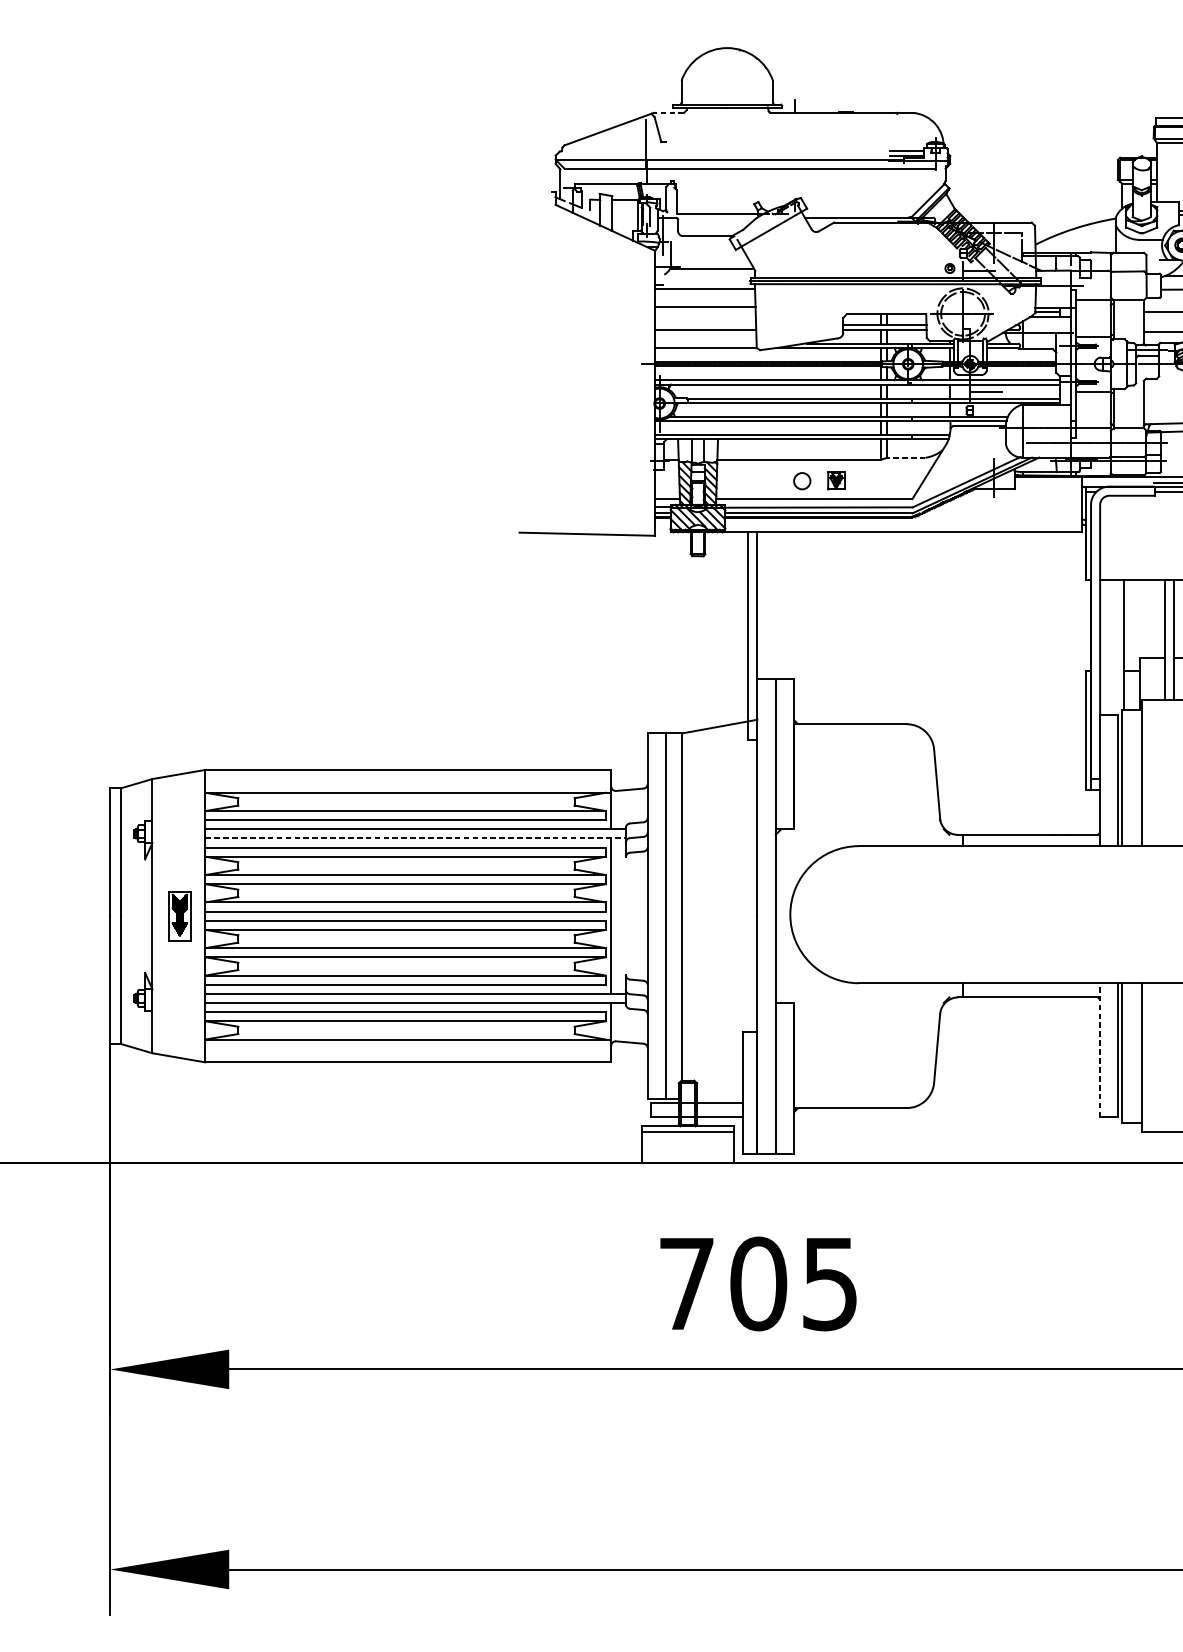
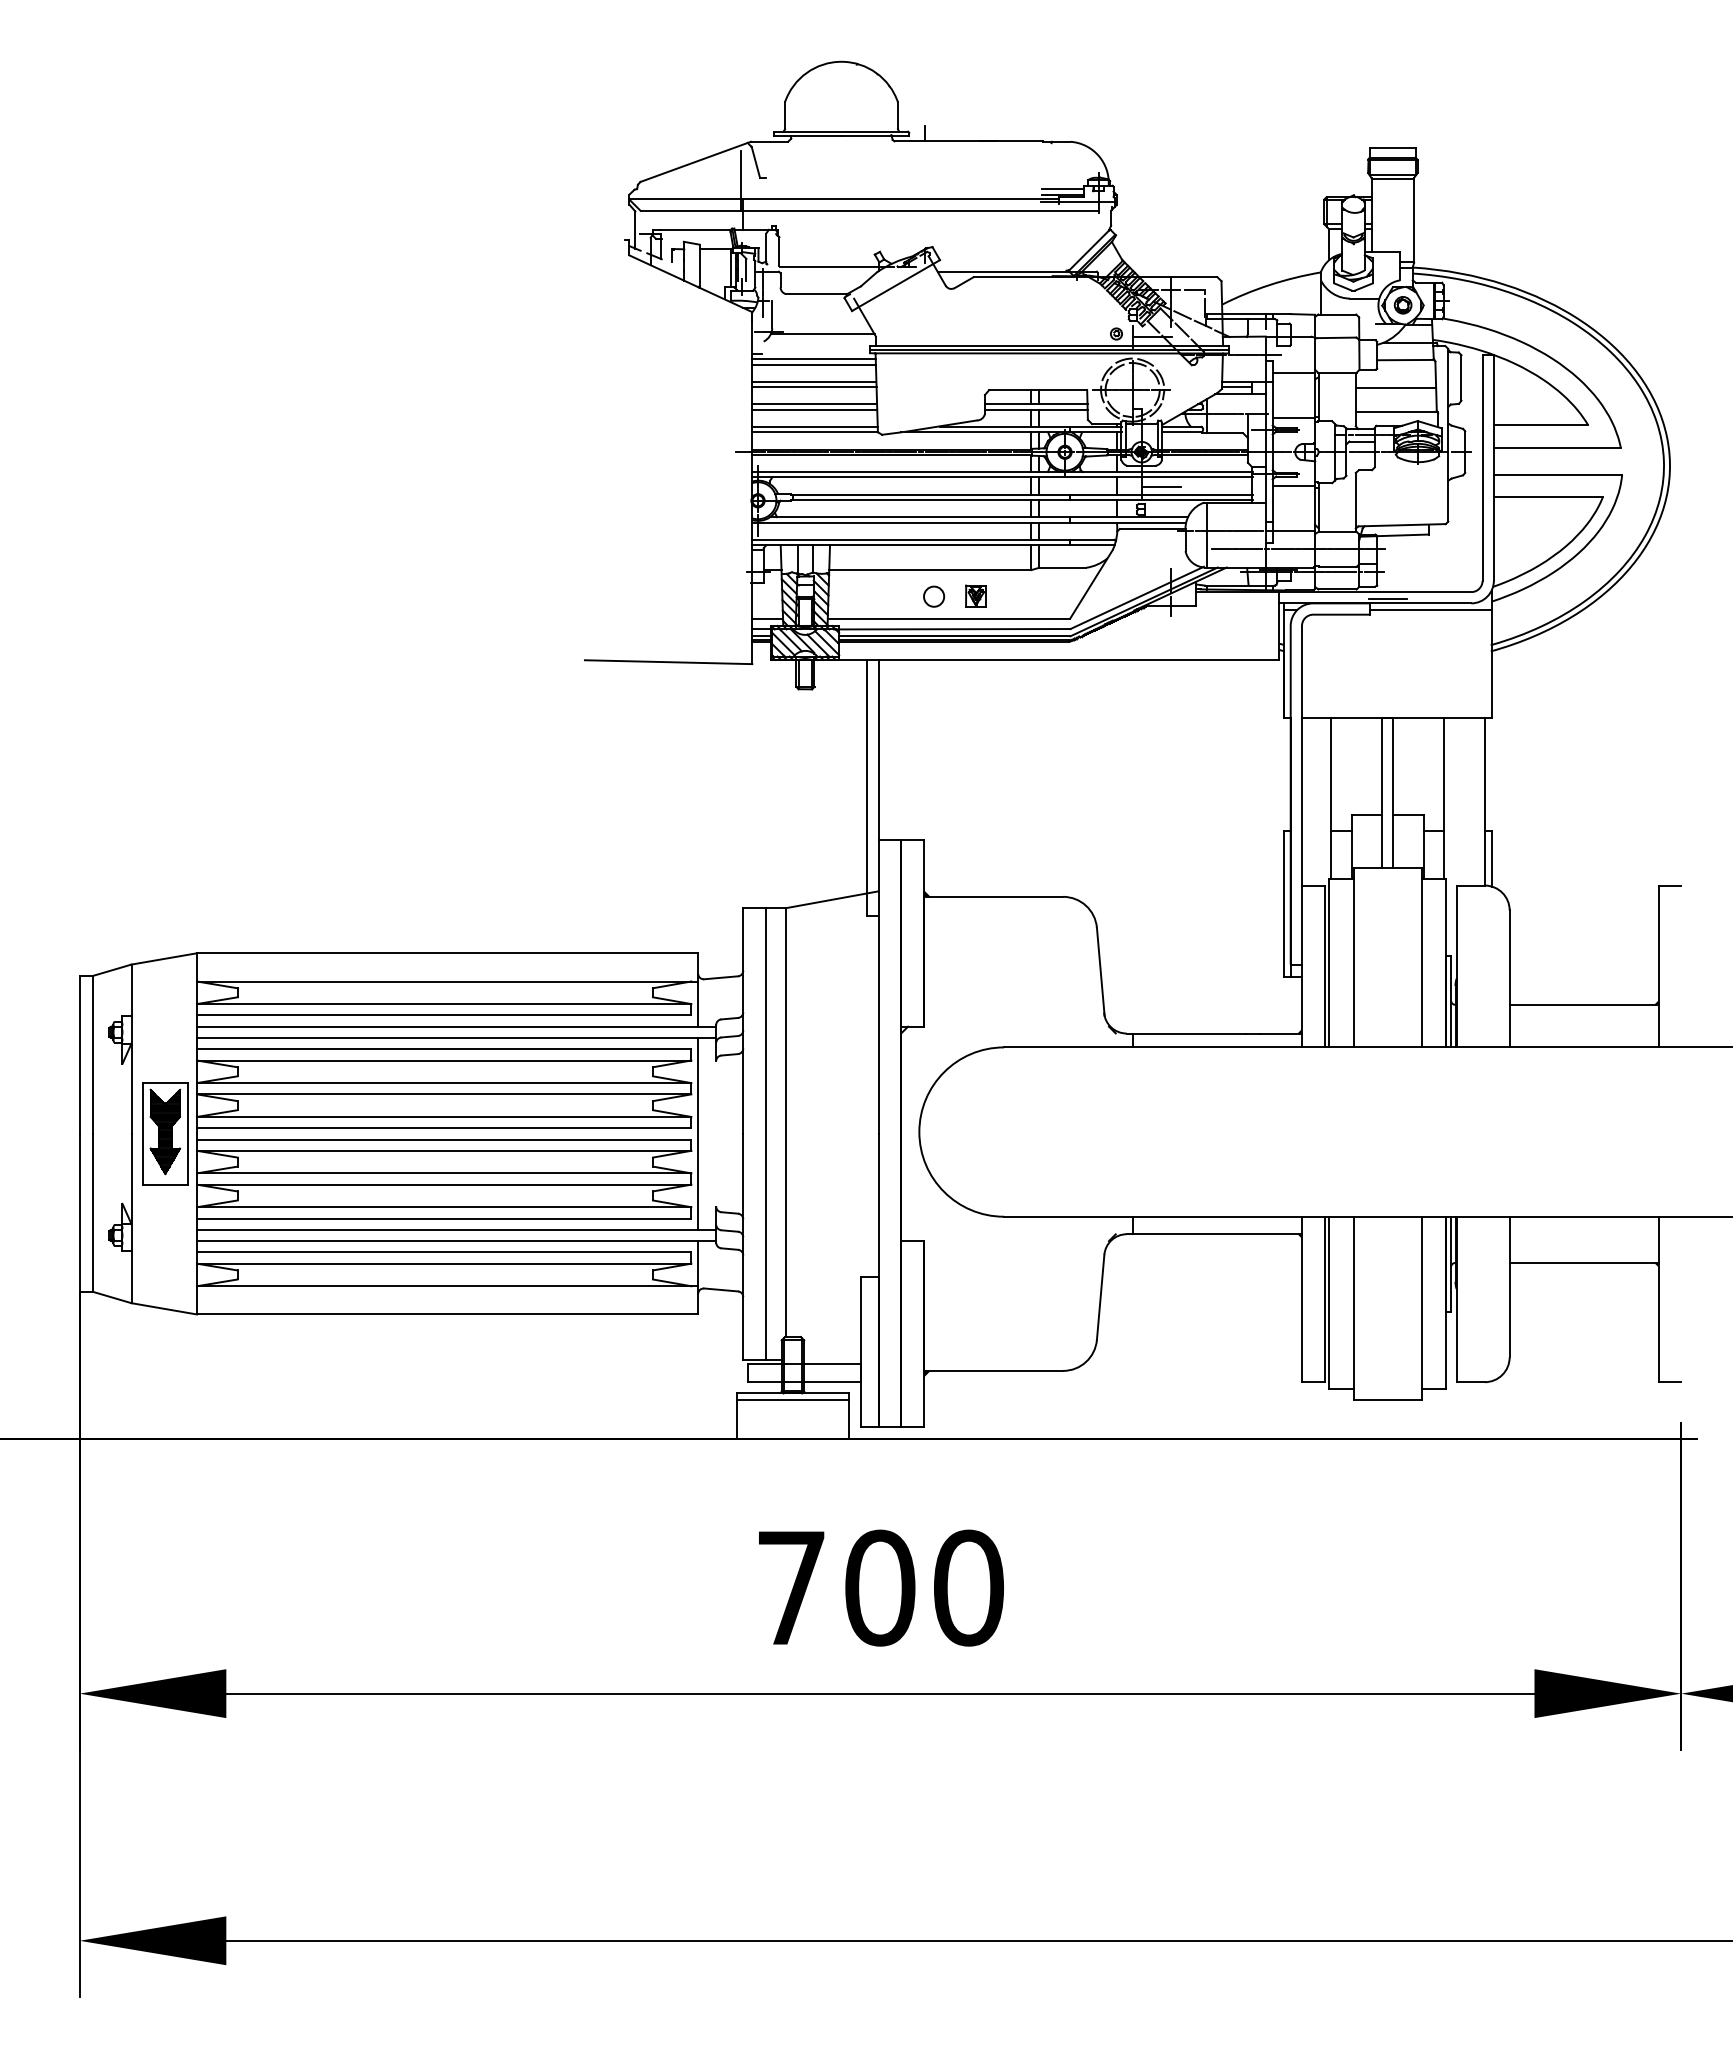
line: (668, 112) -> (769, 141), dashed -> solid
line: (704, 293) -> (813, 364), added
line: (705, 311) -> (814, 387), added
line: (705, 325) -> (814, 404), added
line: (705, 343) -> (814, 426), added
line: (906, 457) -> (1062, 567), dashed -> solid
line: (415, 838) -> (456, 1037), dashed -> solid
part: (179, 915) -> (165, 1133), size x1.67
line: (1099, 1050) -> (1301, 1299), dashed -> solid
text: (830, 1283) -> (969, 1587), 705 -> 700

